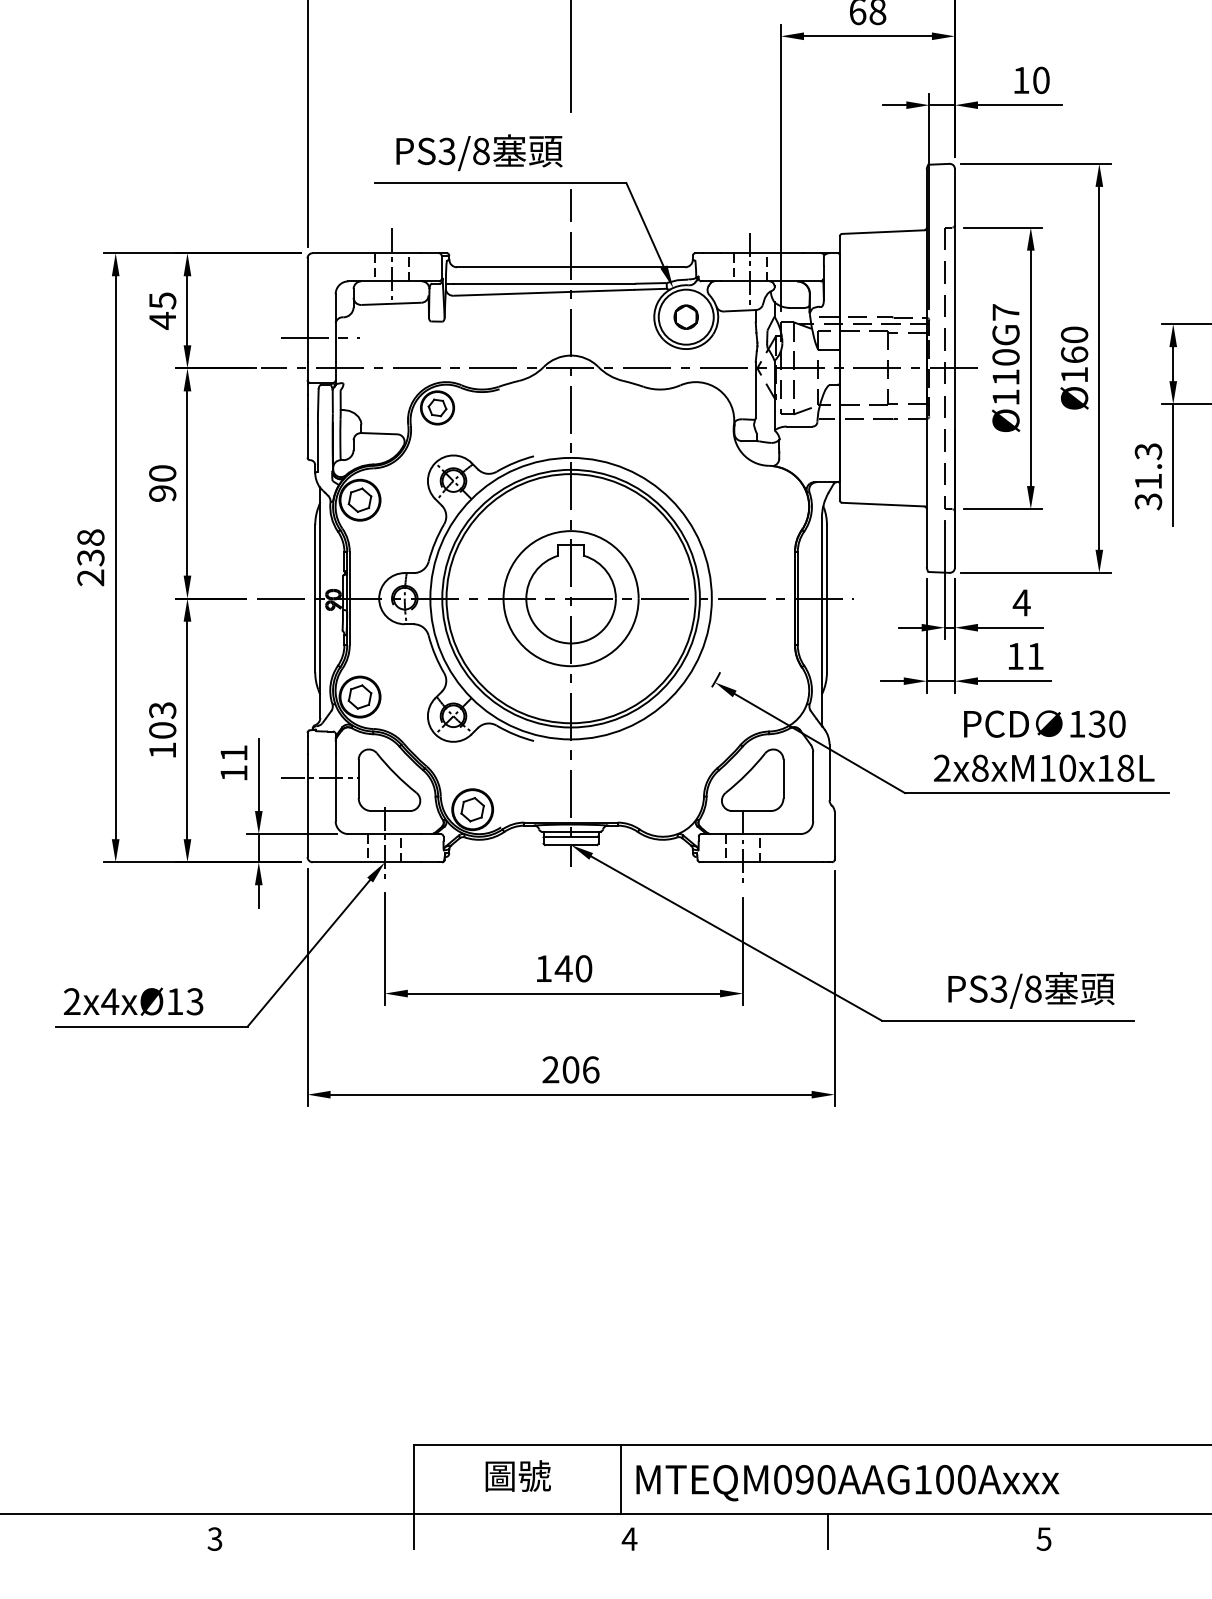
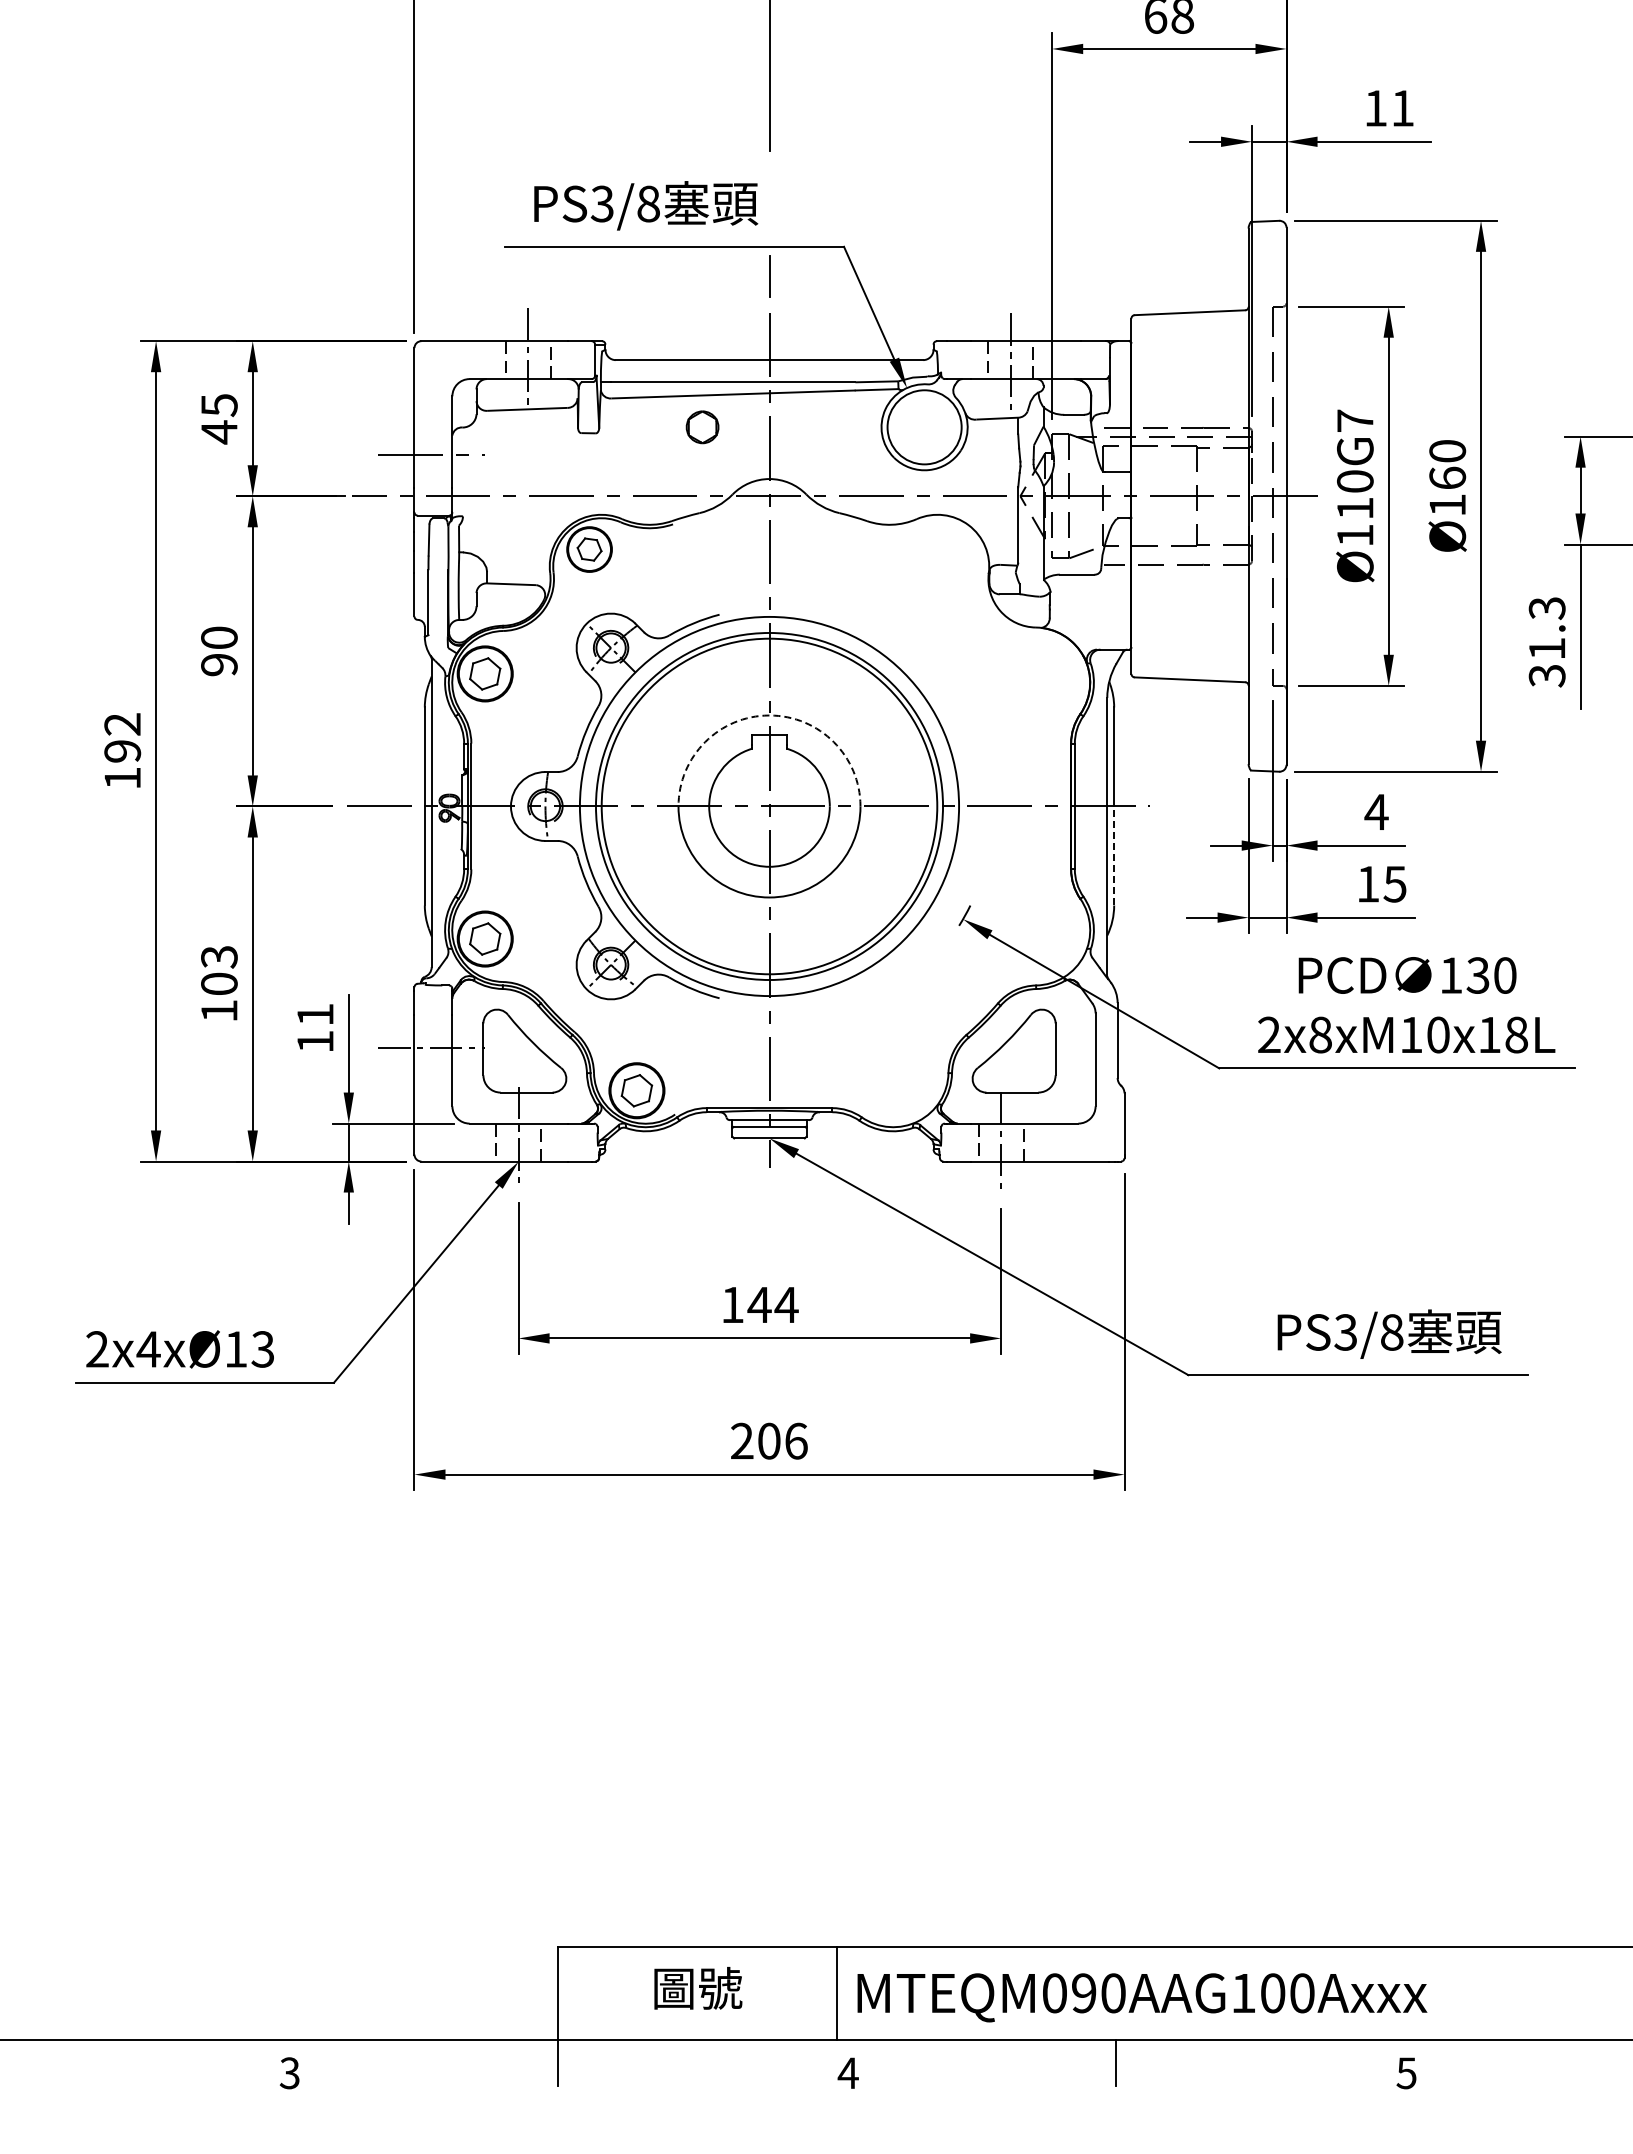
text: (1041, 80) -> (1403, 108), 10 -> 11
part: (686, 317) -> (702, 427), moved
arc: (571, 531) -> (769, 715), solid -> dashed
text: (90, 557) -> (122, 751), 238 -> 192
line: (827, 635) -> (1114, 856), solid -> dashed
text: (1035, 656) -> (1394, 884), 11 -> 15
text: (583, 968) -> (786, 1304), 140 -> 144

